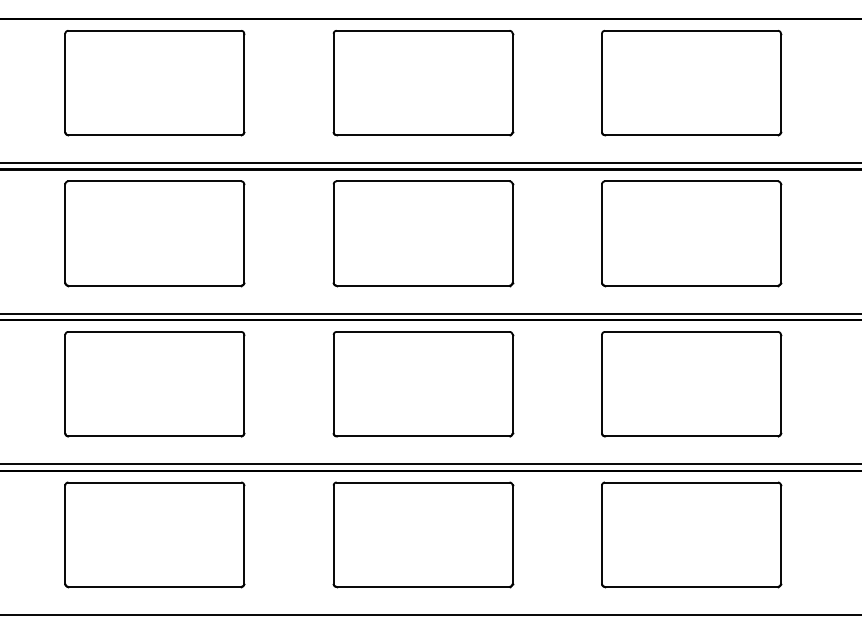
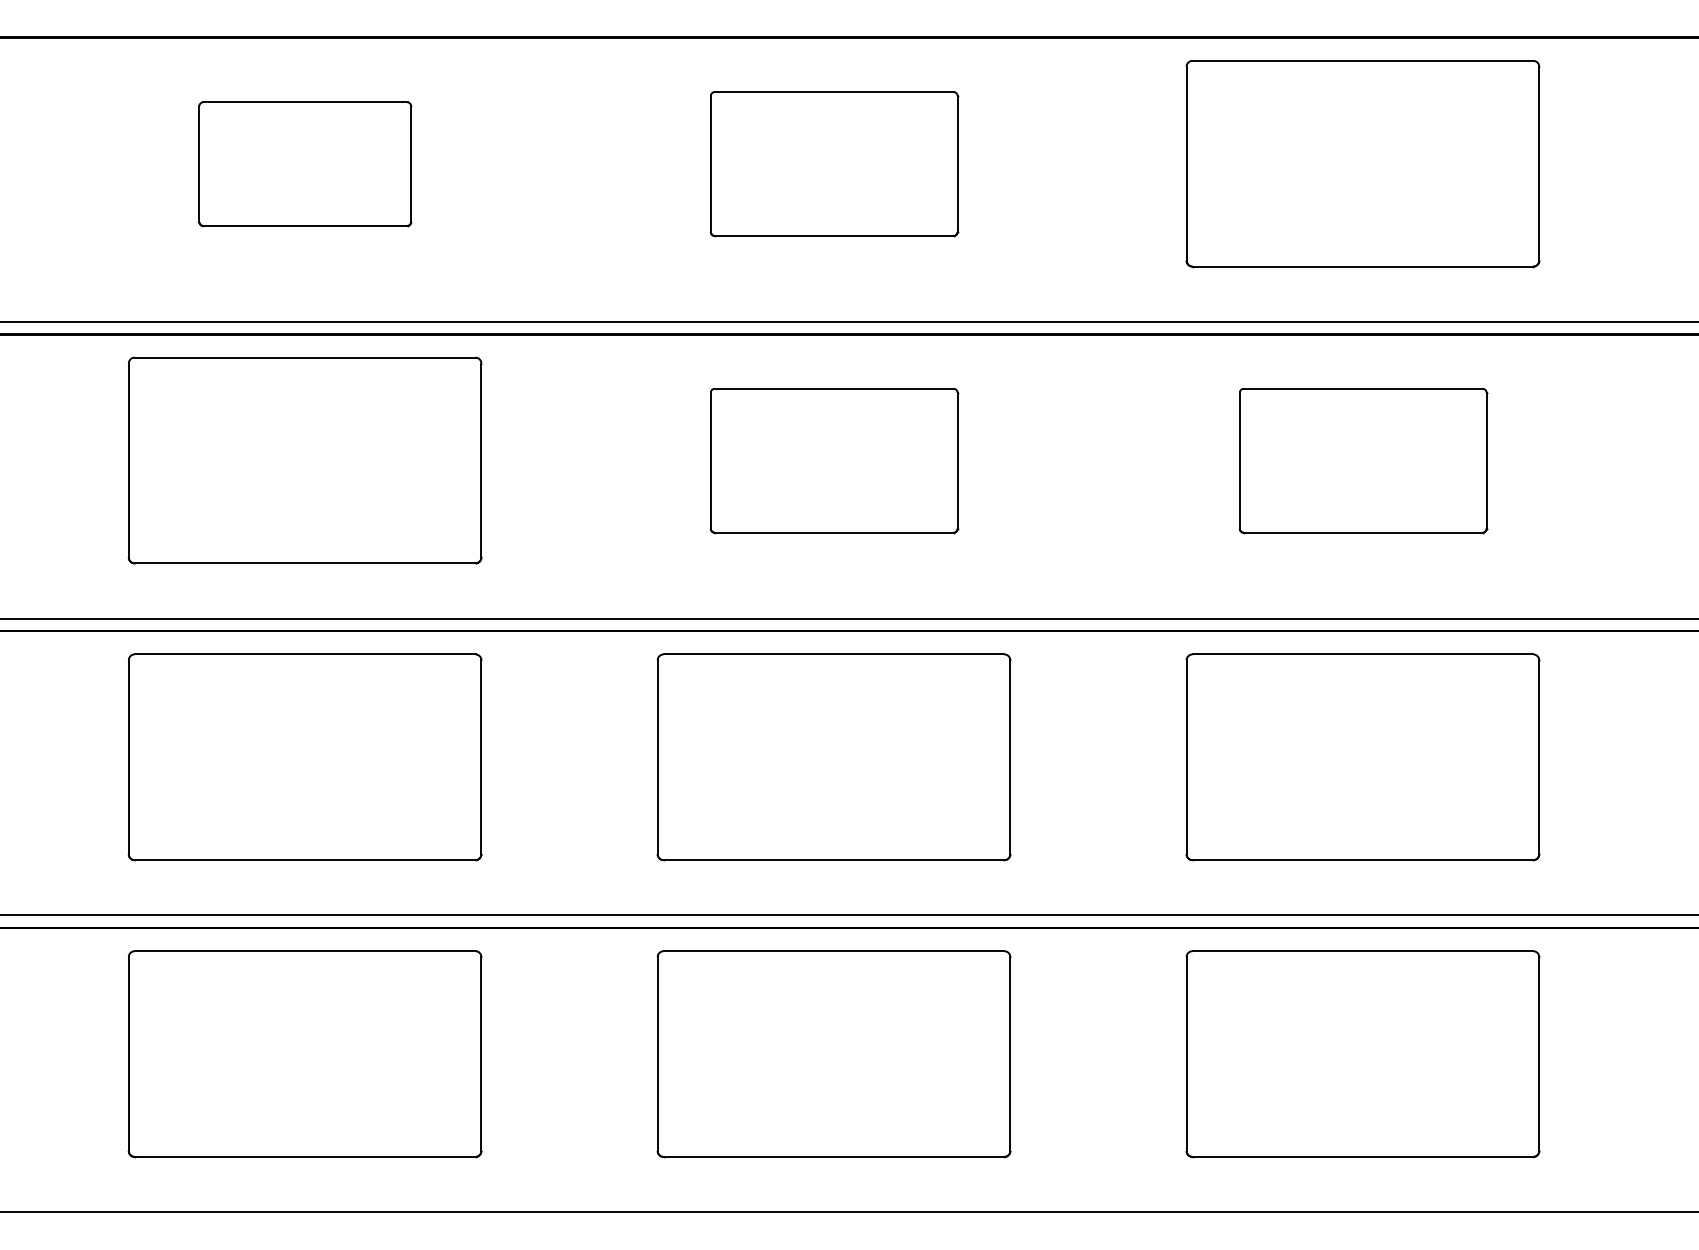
part: (154, 83) -> (304, 164), size x0.6
part: (423, 83) -> (834, 164), size x0.7
part: (423, 233) -> (834, 460), size x0.7
part: (691, 233) -> (1362, 460), size x0.7

